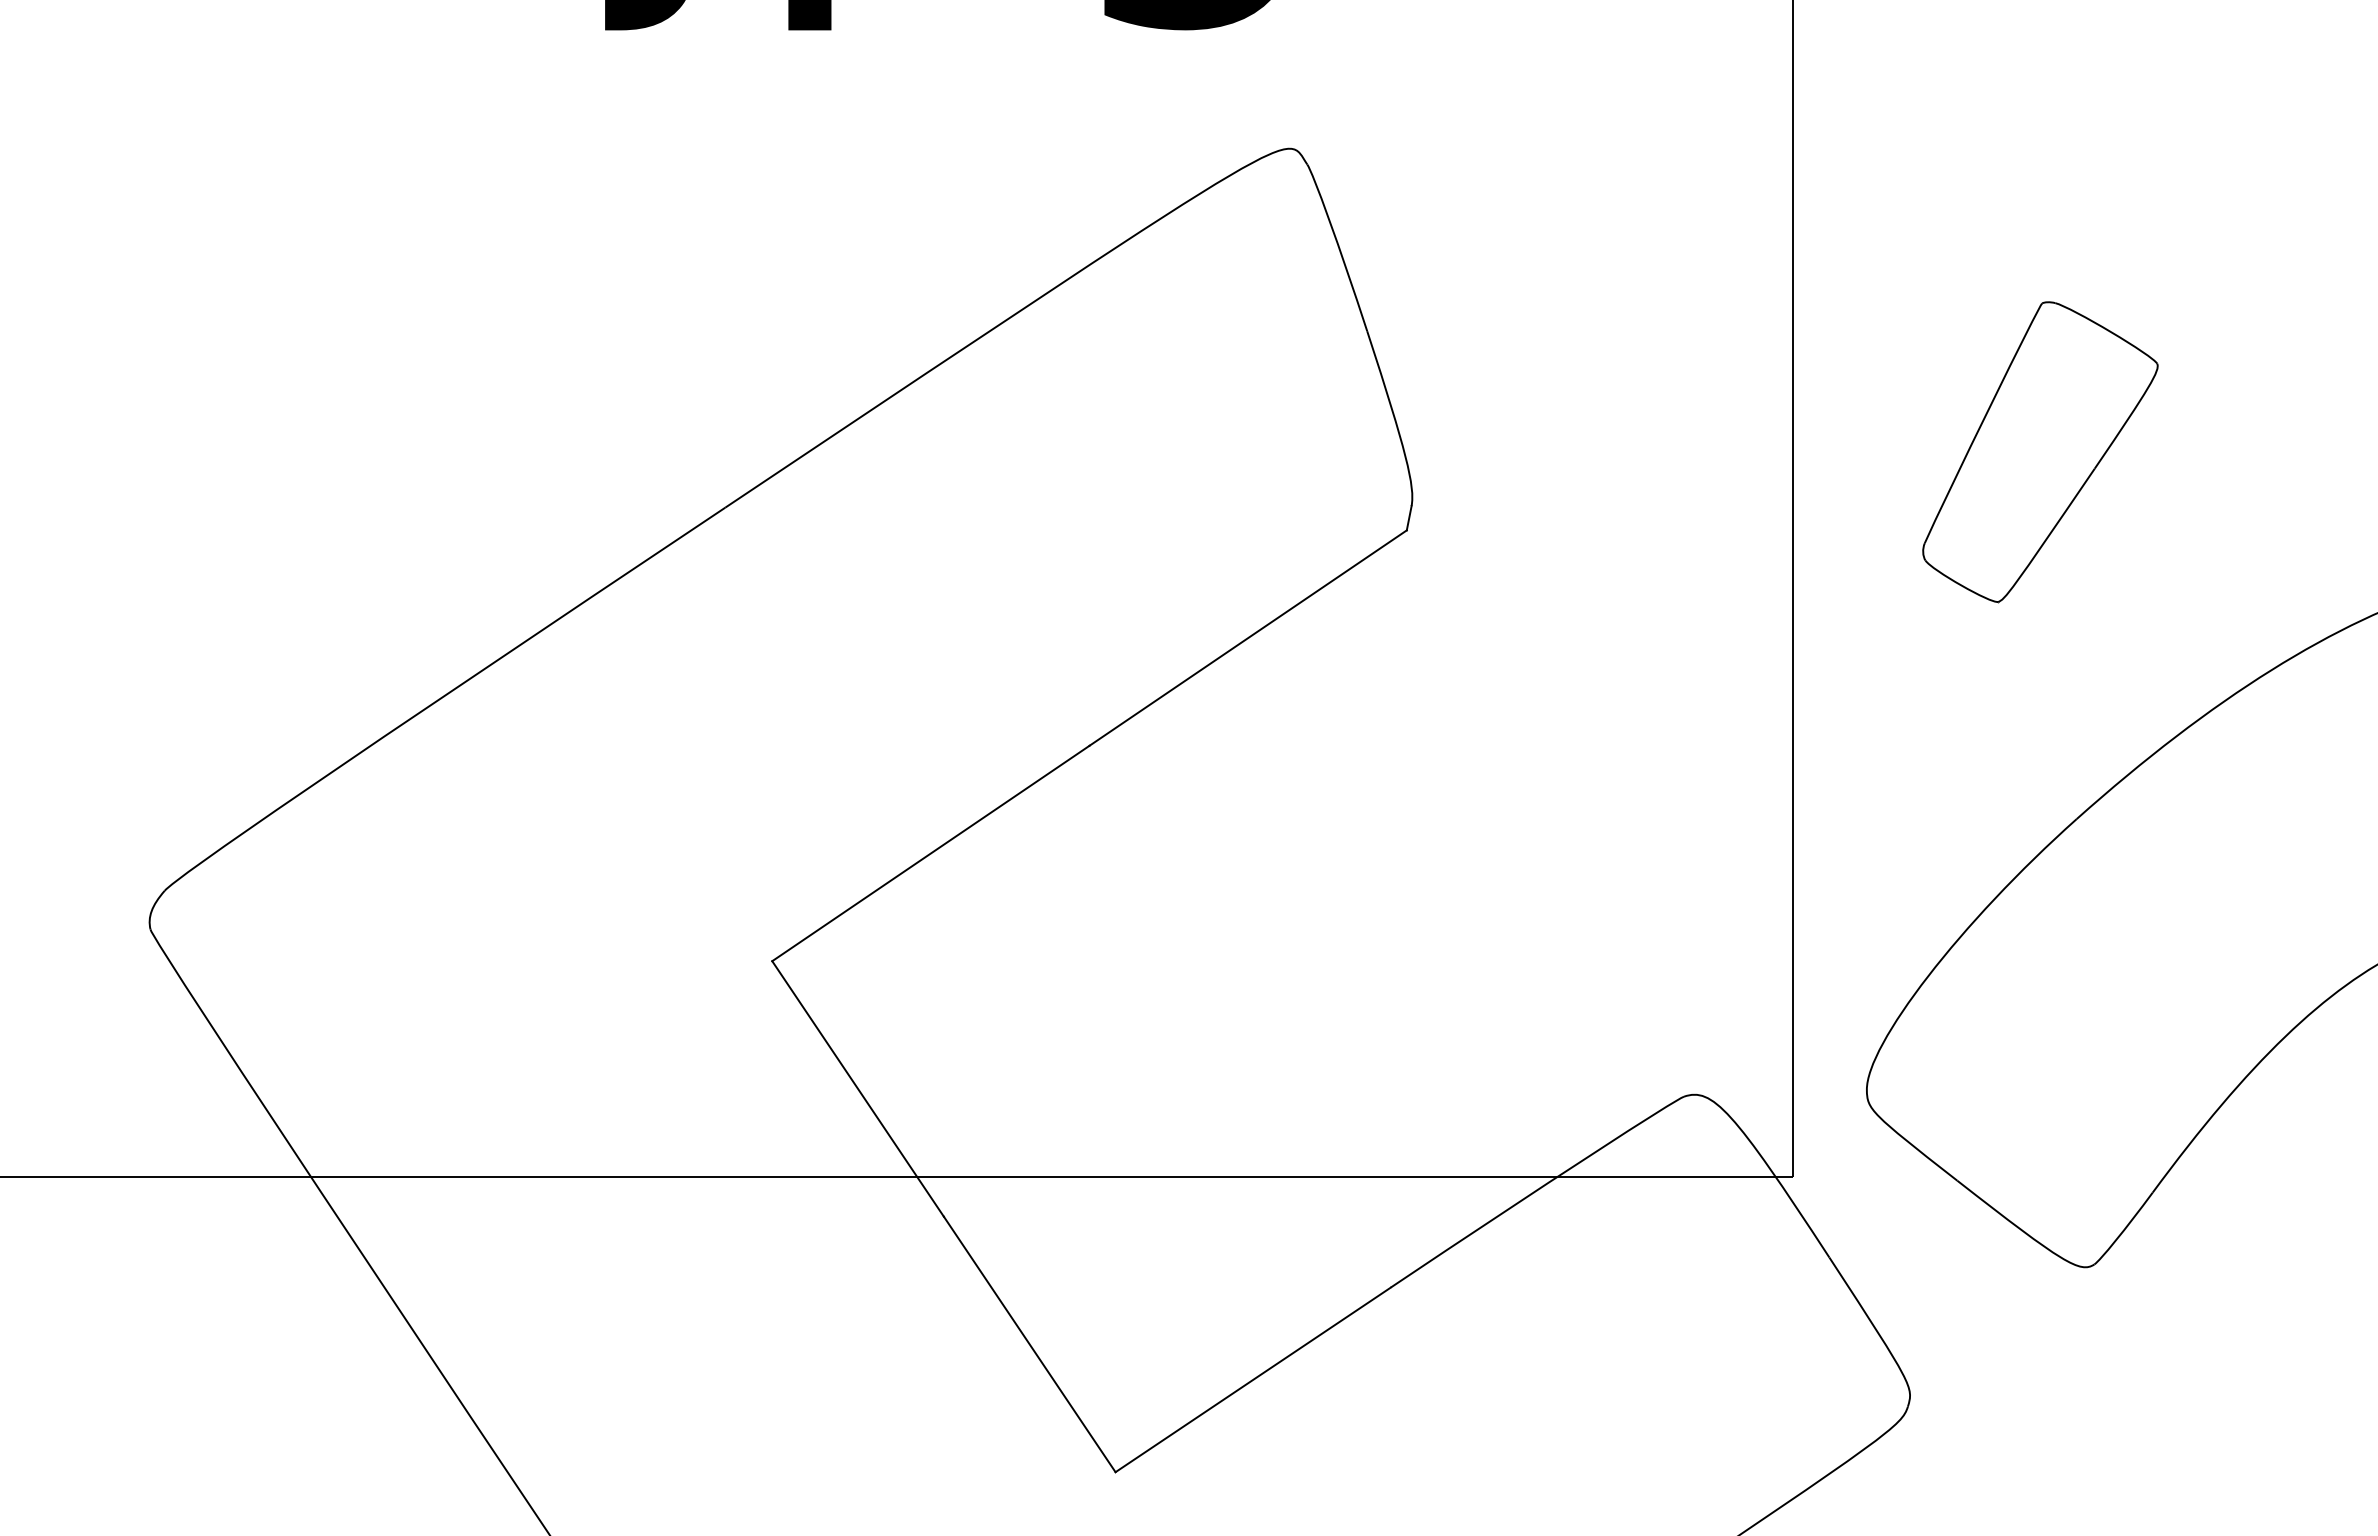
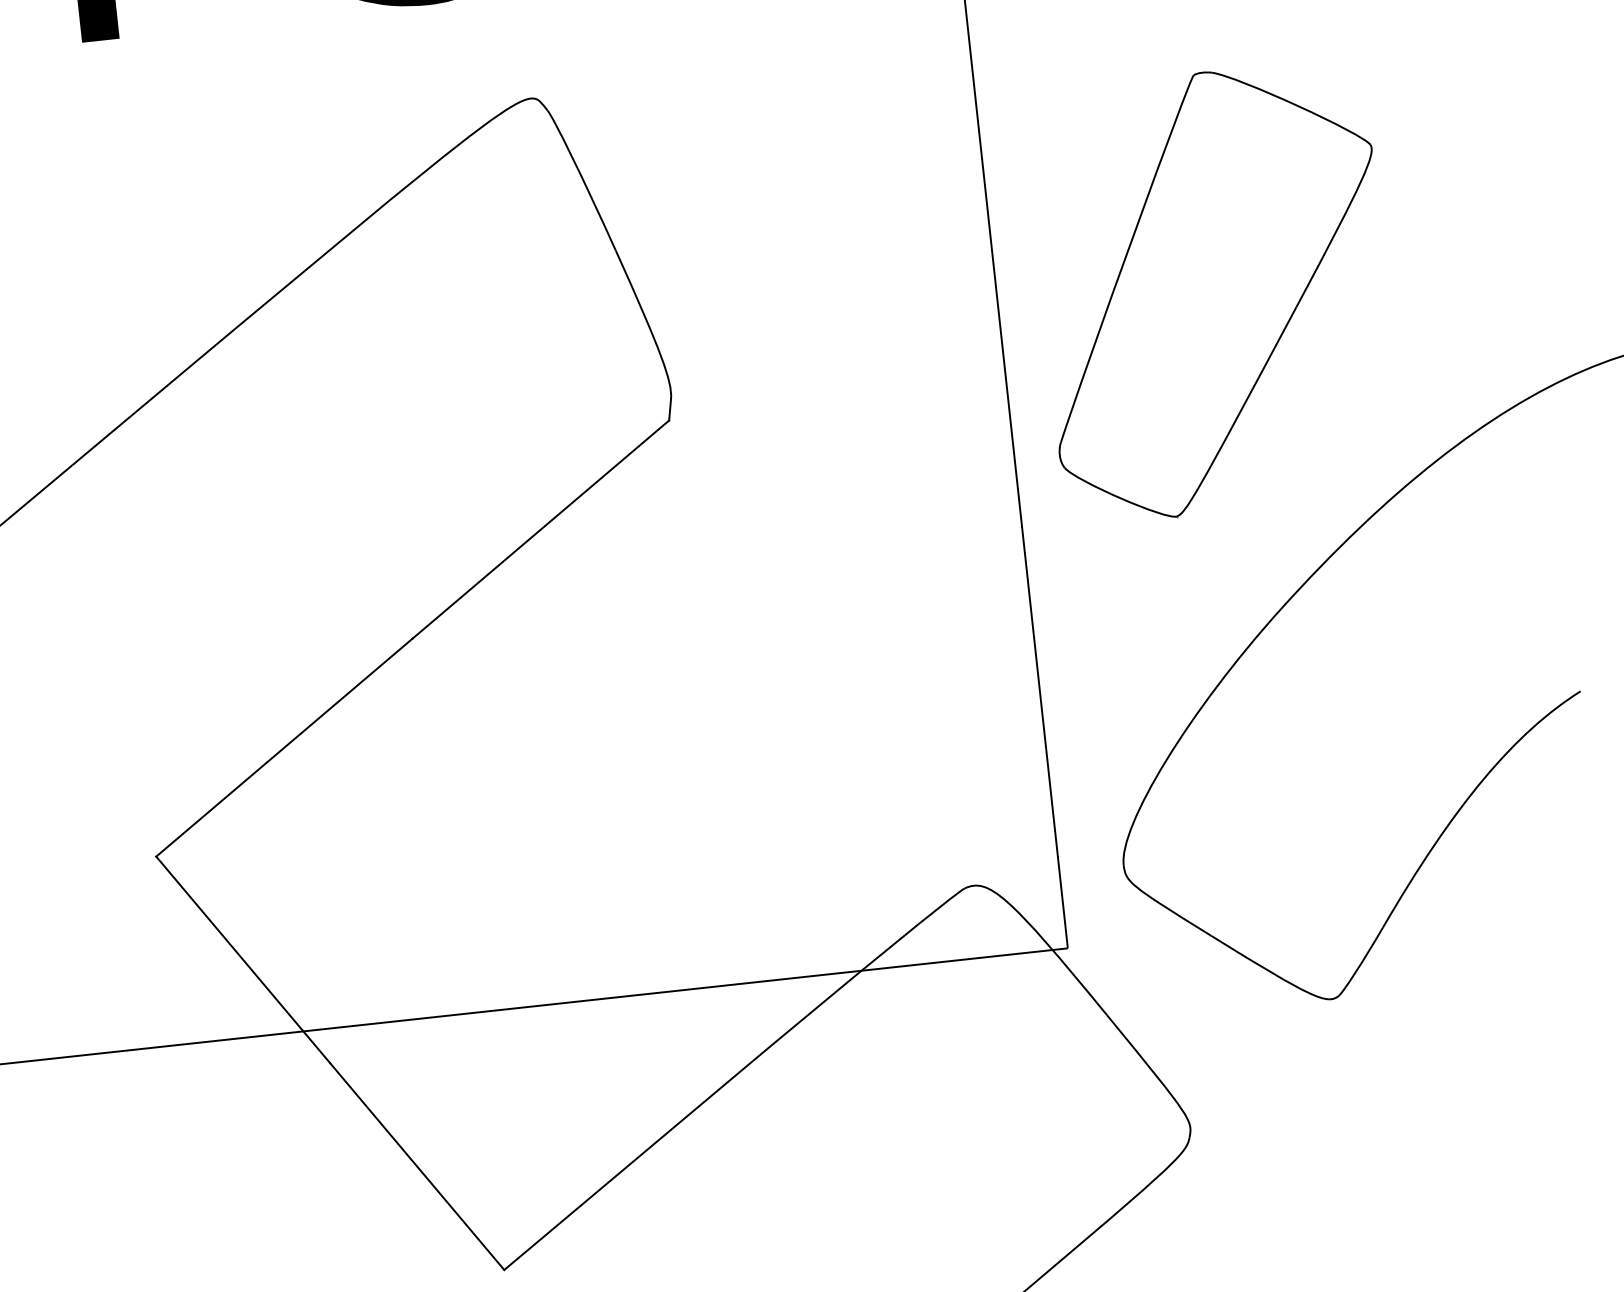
part: (2040, 452) -> (1214, 292), size x1.67

